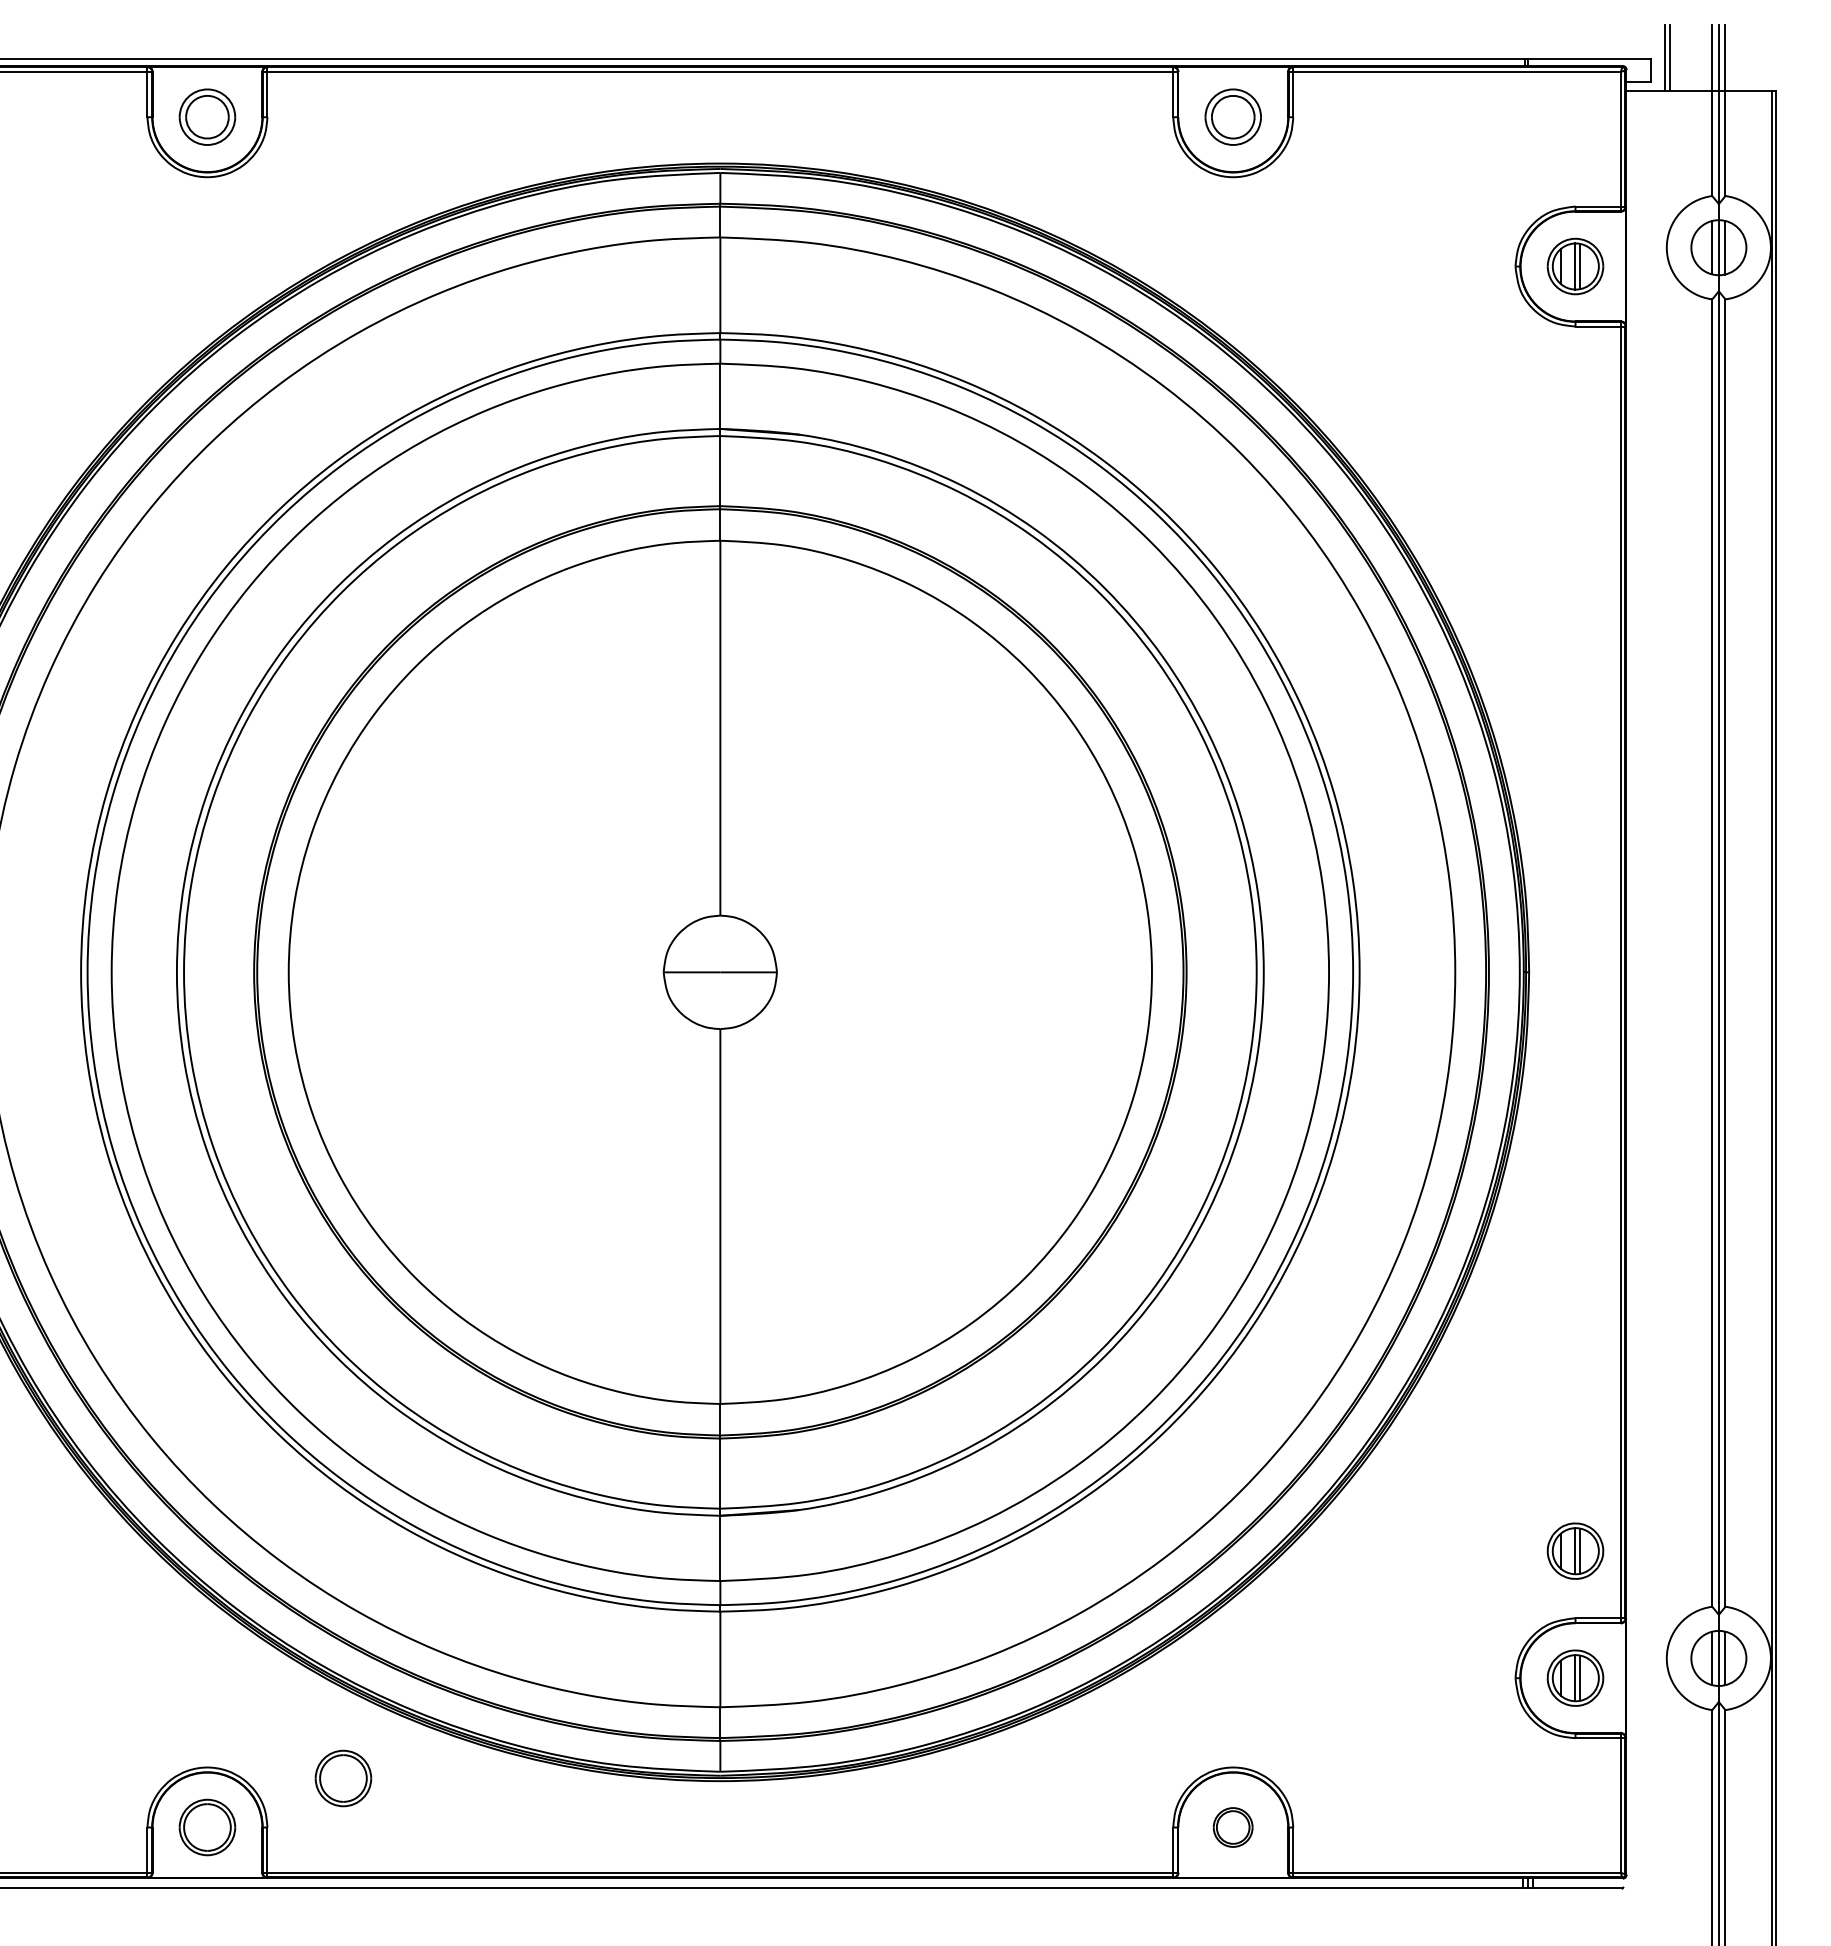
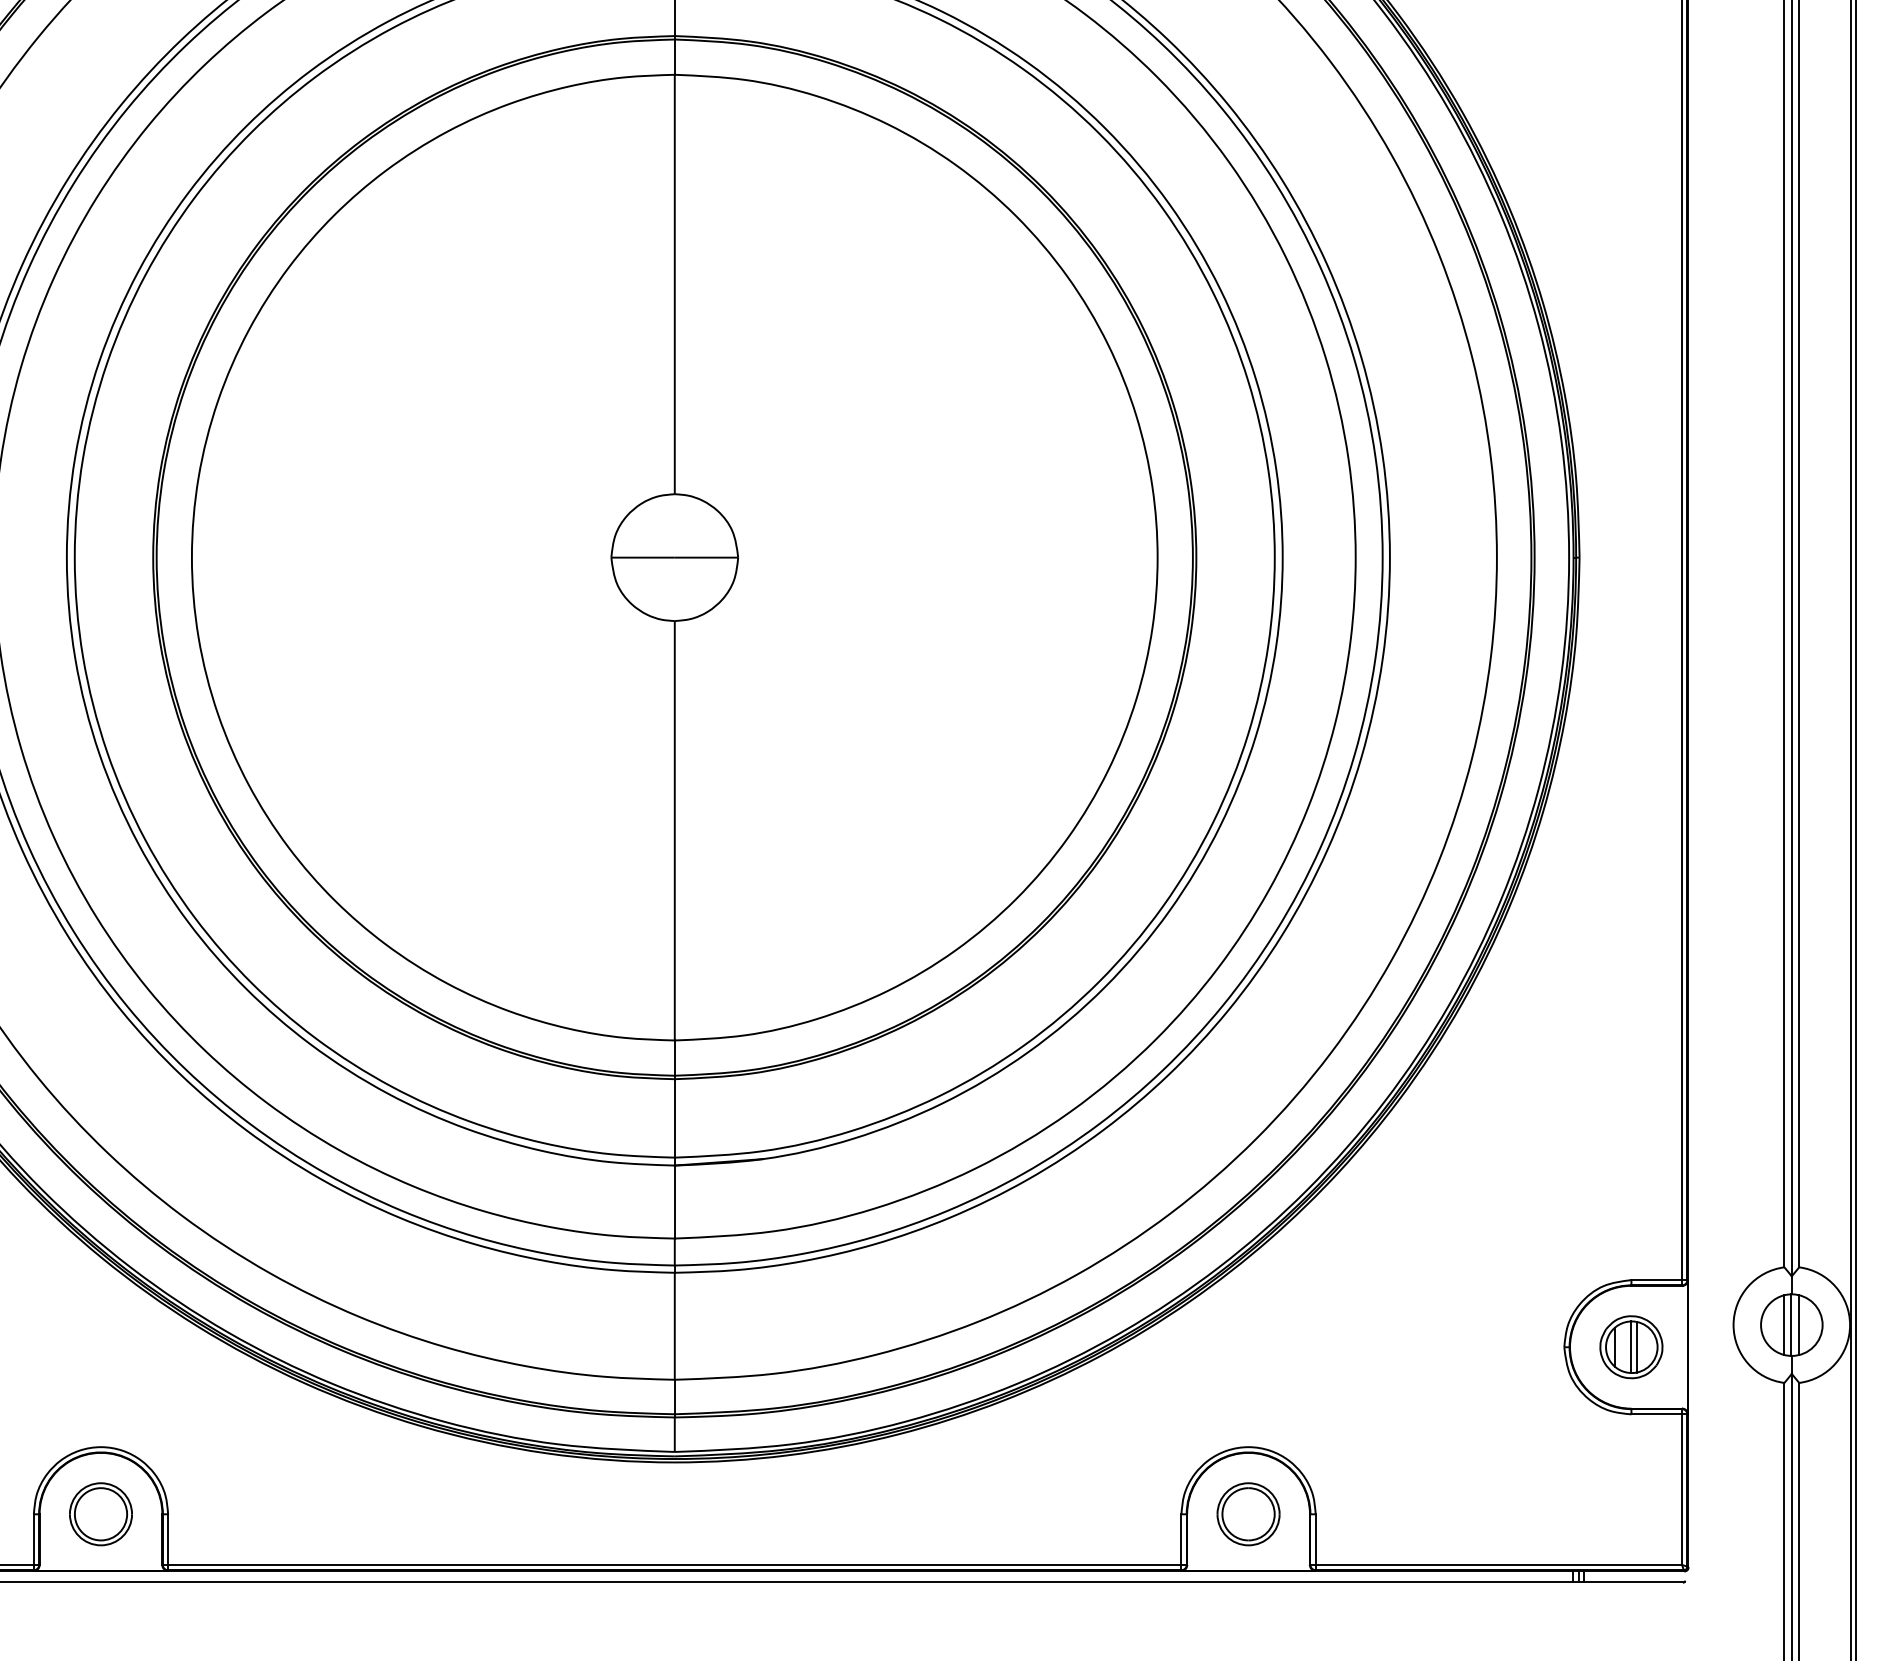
part: (1575, 1550) -> (1631, 1204), removed
part: (343, 1778) -> (253, 1459), removed
part: (1232, 1827) -> (1247, 1514), size x1.43

